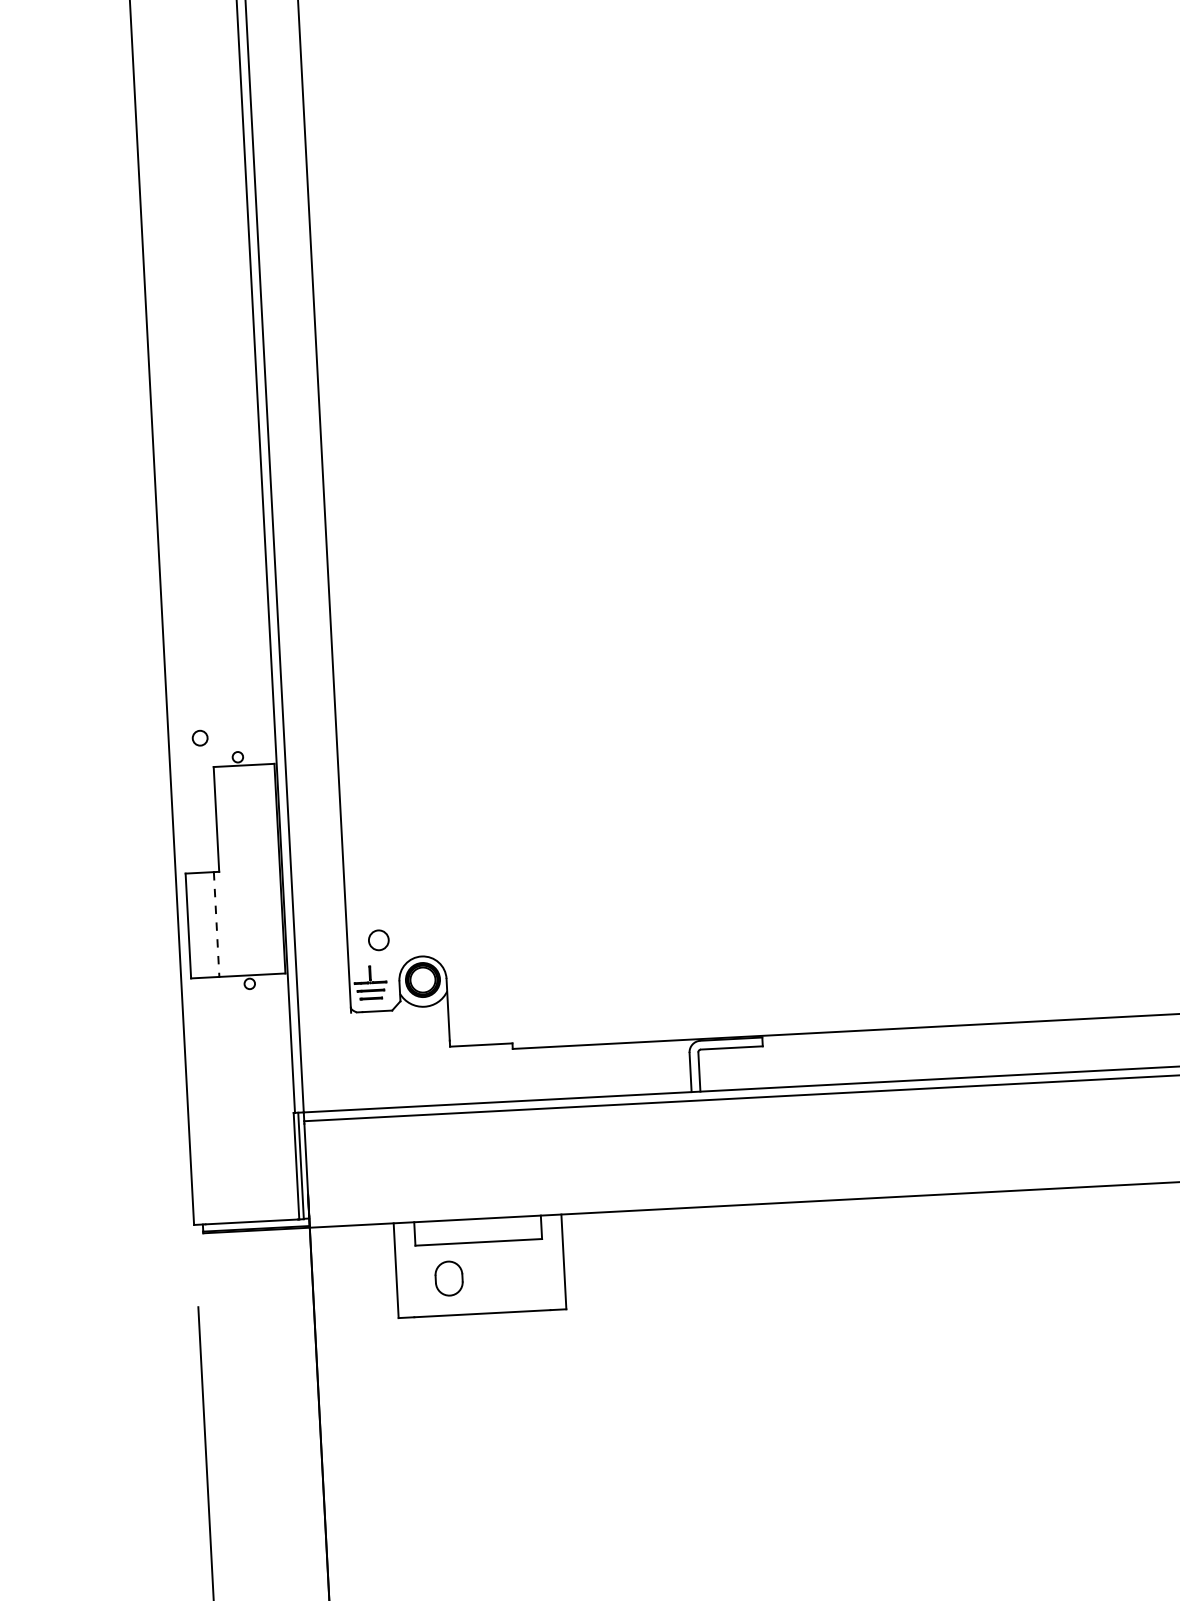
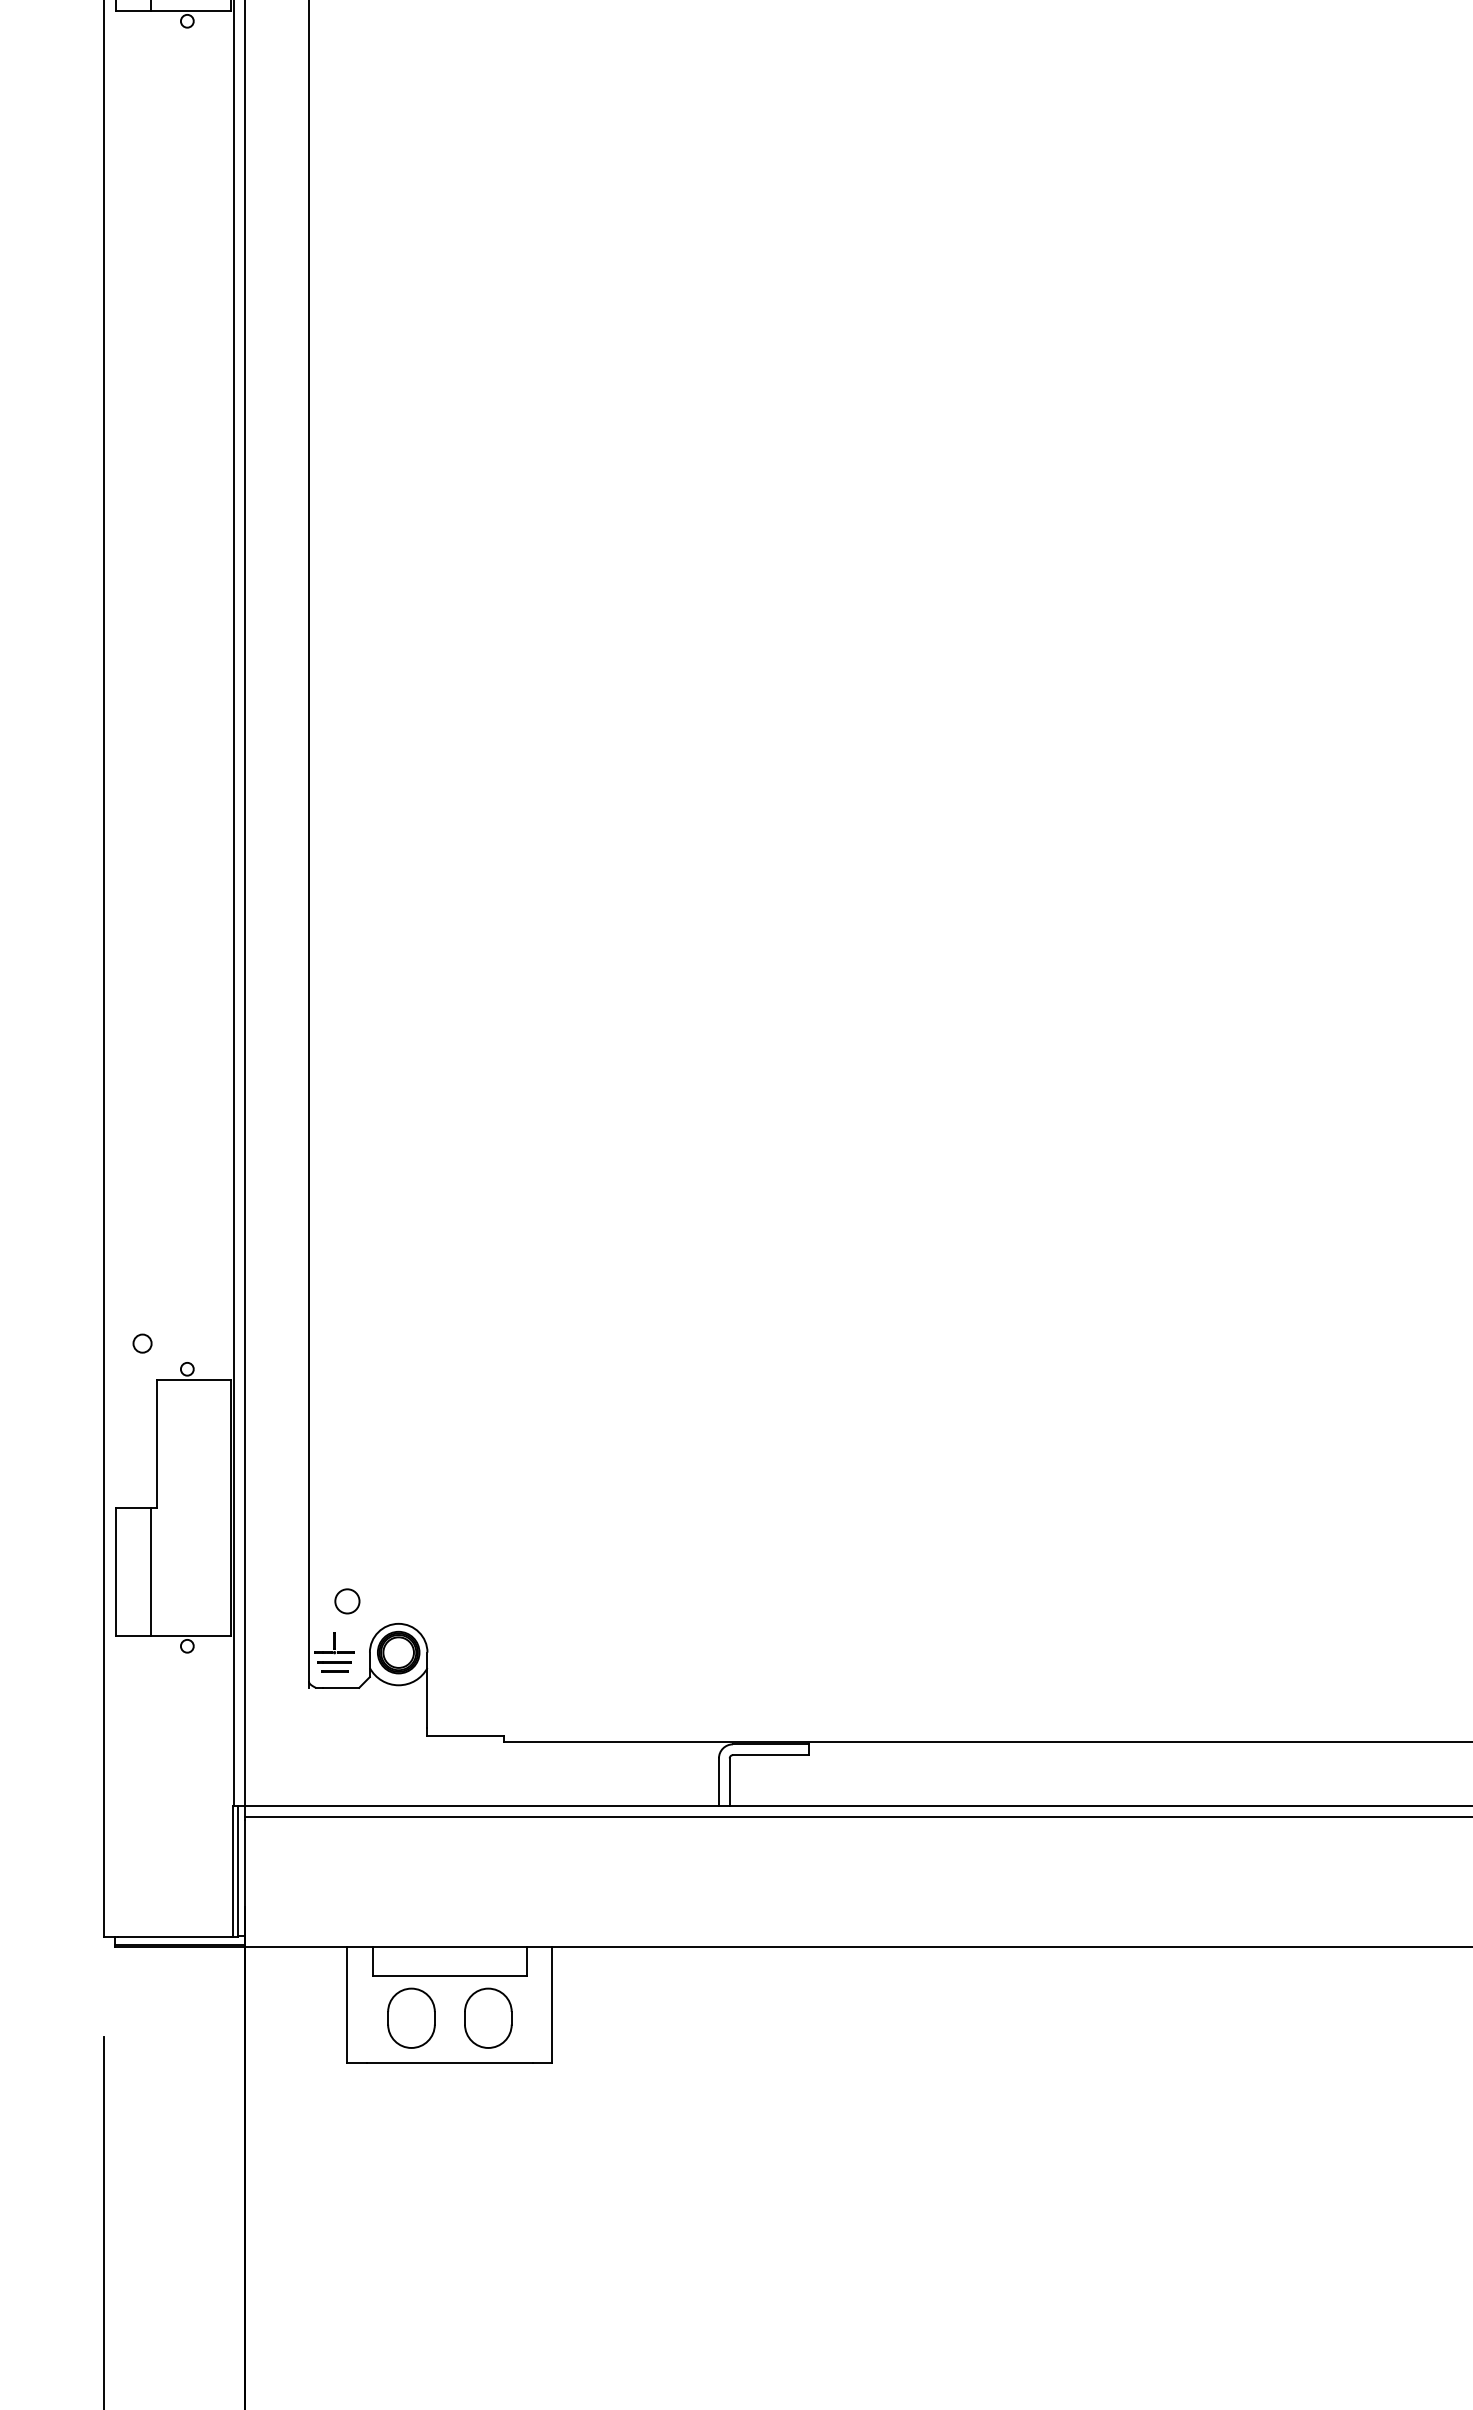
line: (216, 925) -> (150, 1572), dashed -> solid
part: (512, 1274) -> (488, 2017), added
part: (449, 1278) -> (411, 2017), size x1.43

